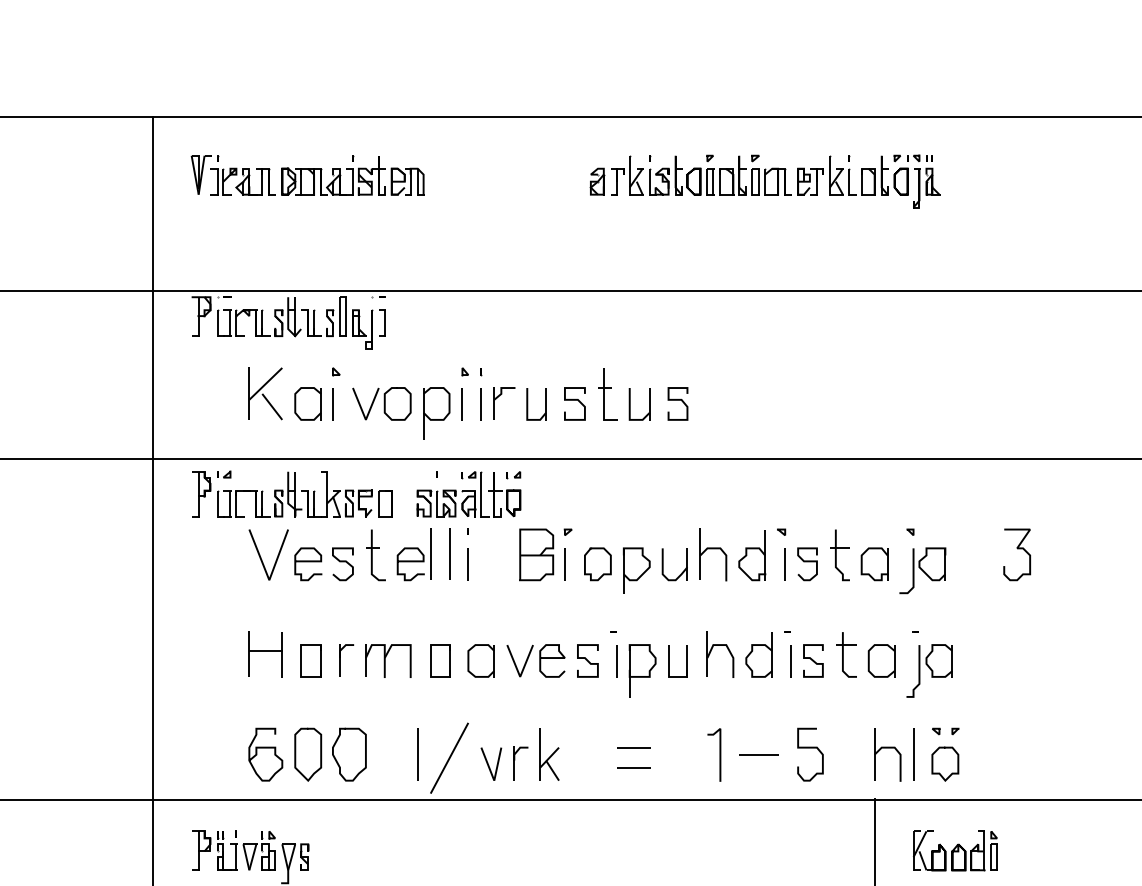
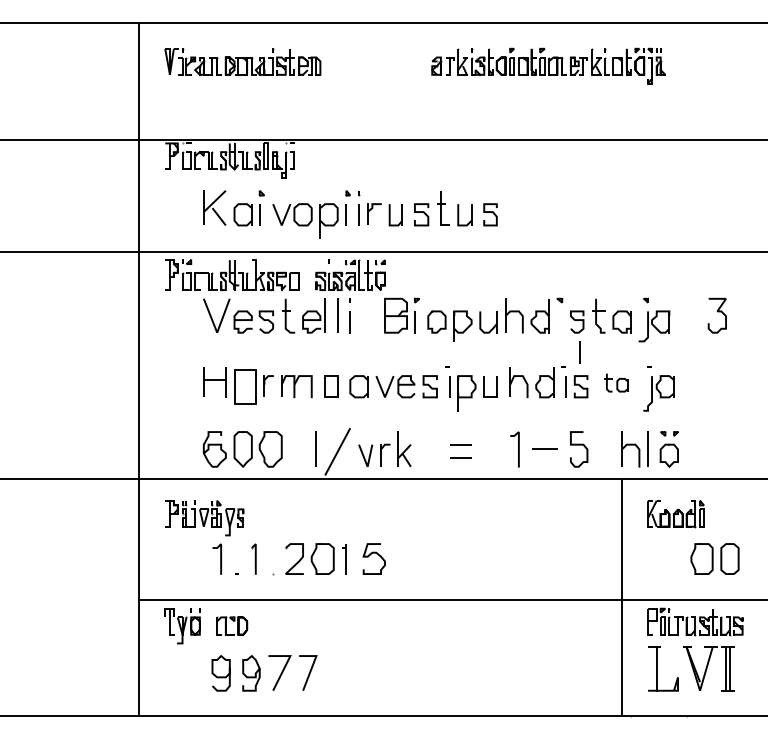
line: (784, 564) -> (579, 352), moved
part: (864, 654) -> (615, 382), size x0.6
part: (310, 660) -> (244, 386), size x1.6

